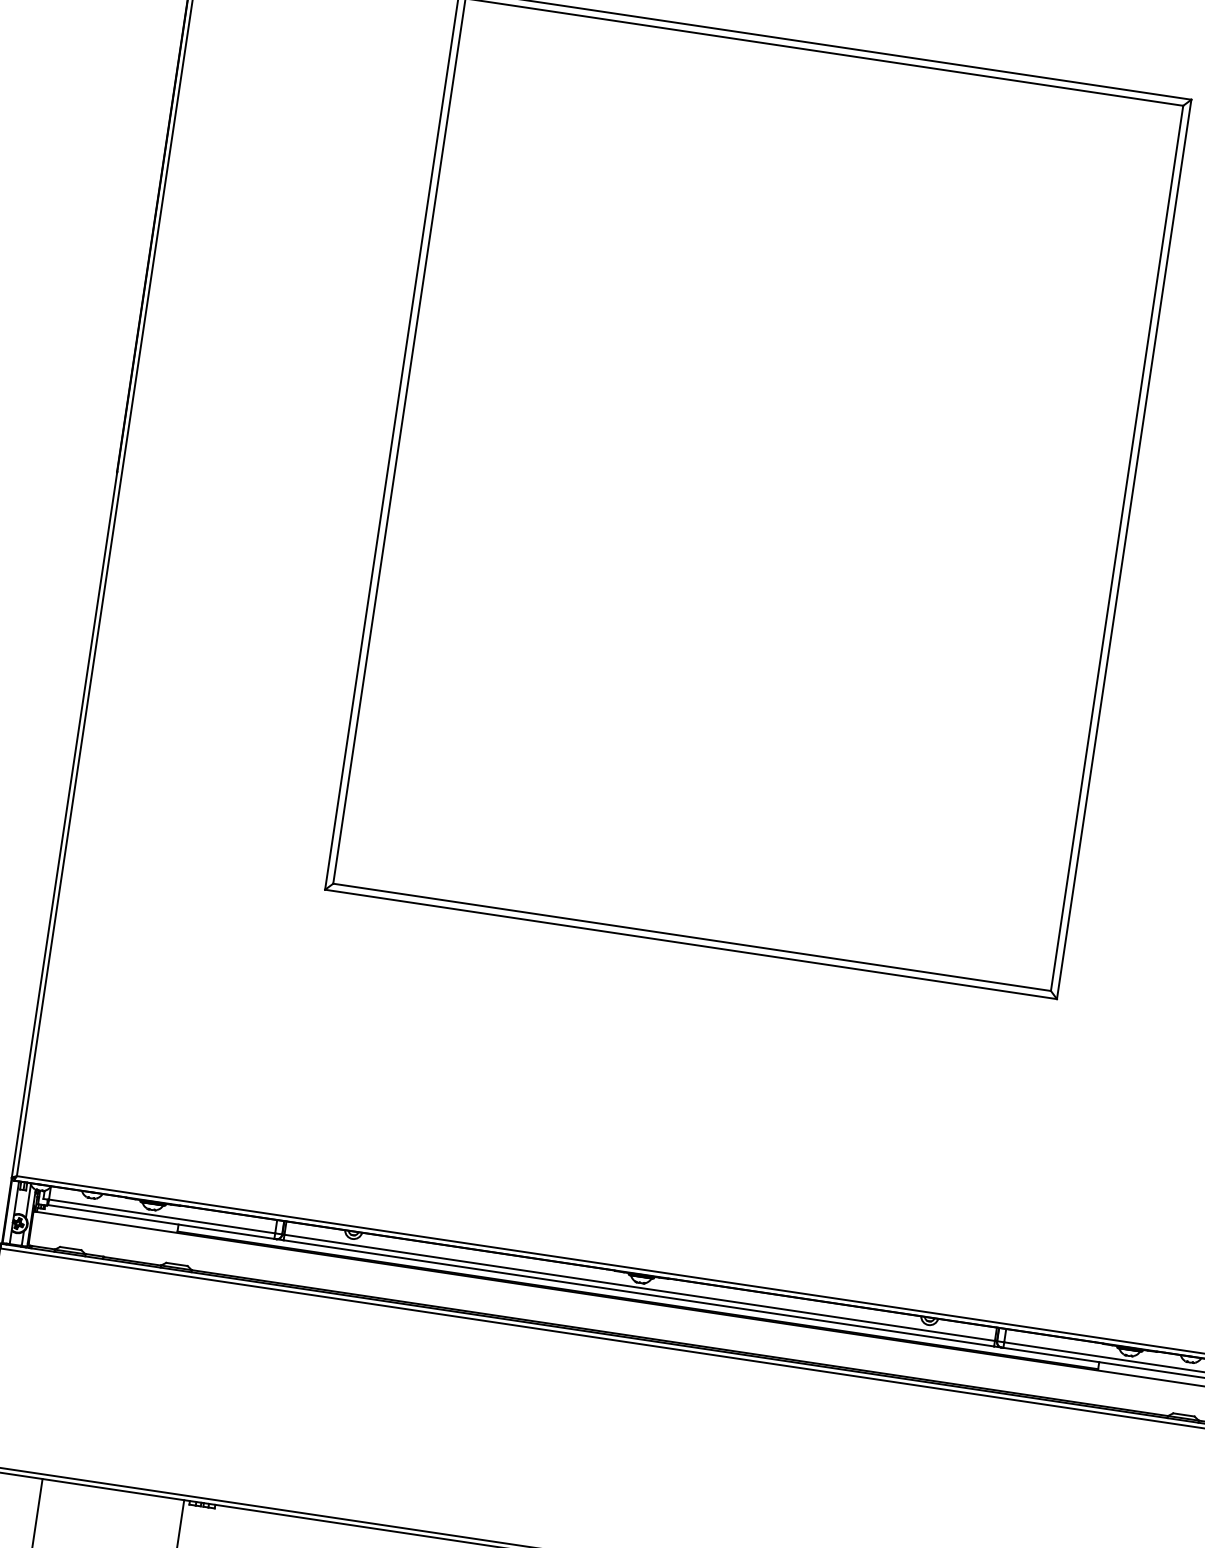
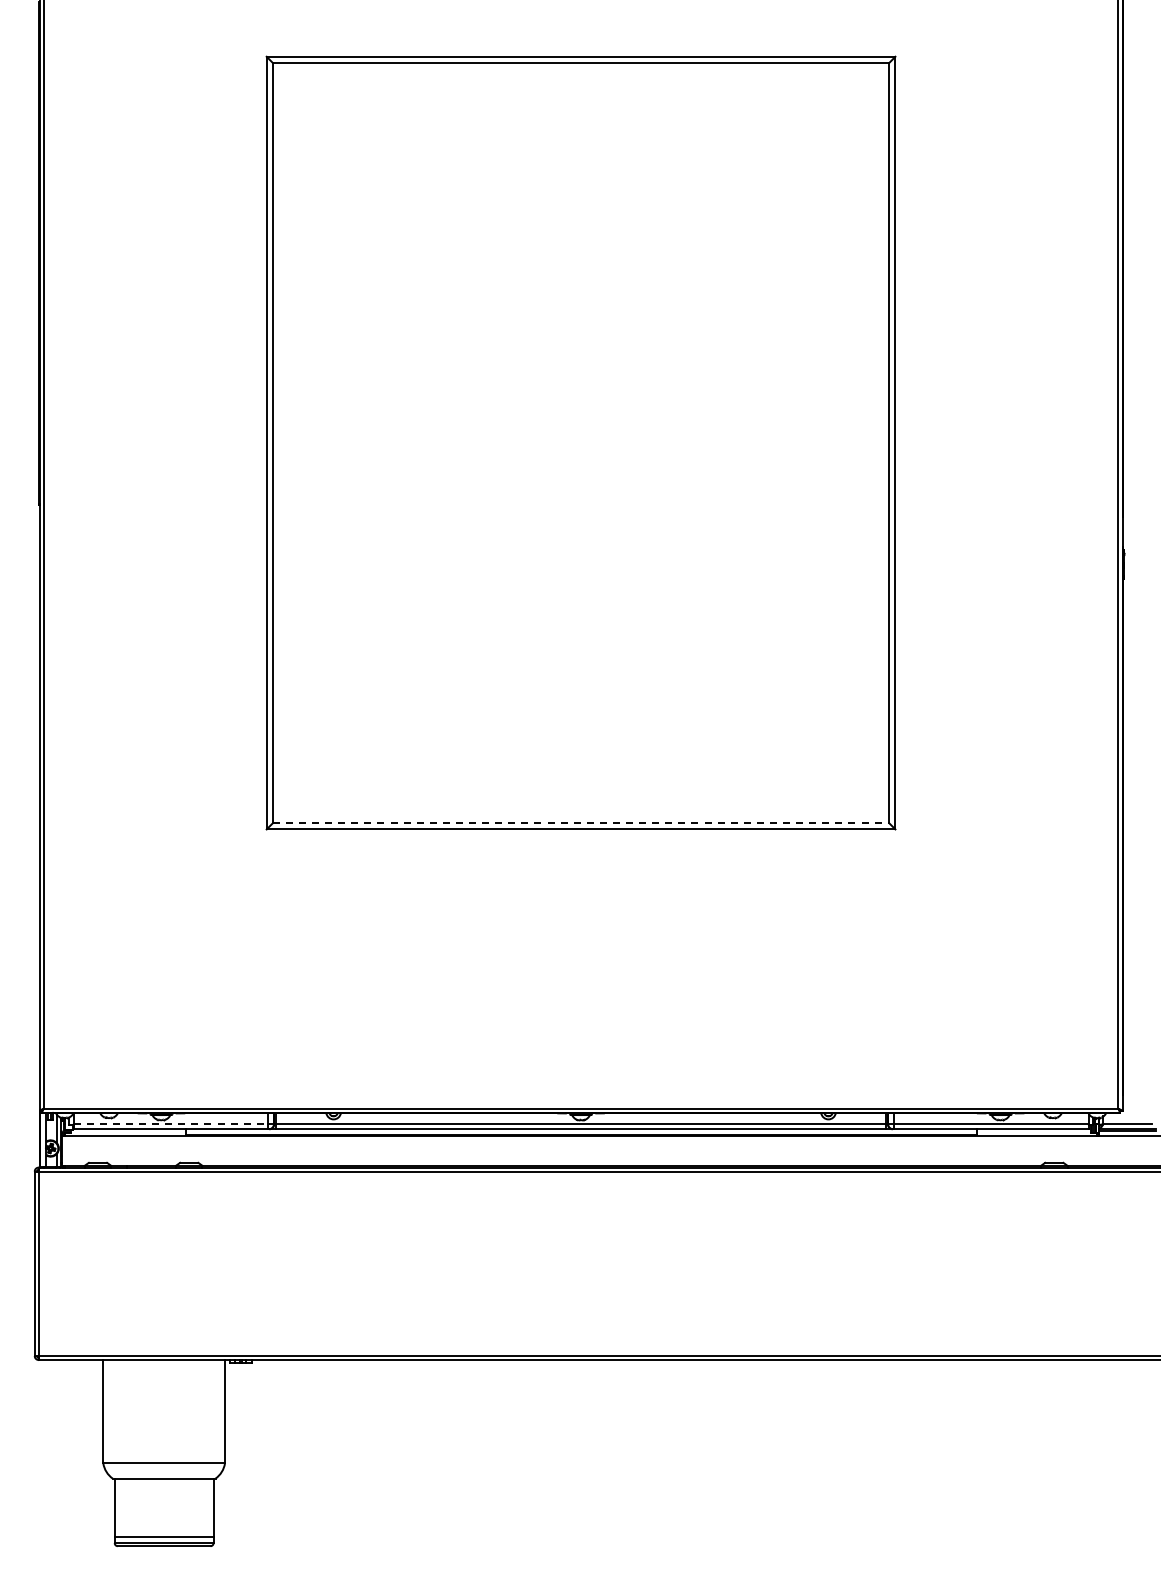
line: (692, 937) -> (581, 823), solid -> dashed
line: (162, 1216) -> (171, 1124), solid -> dashed

